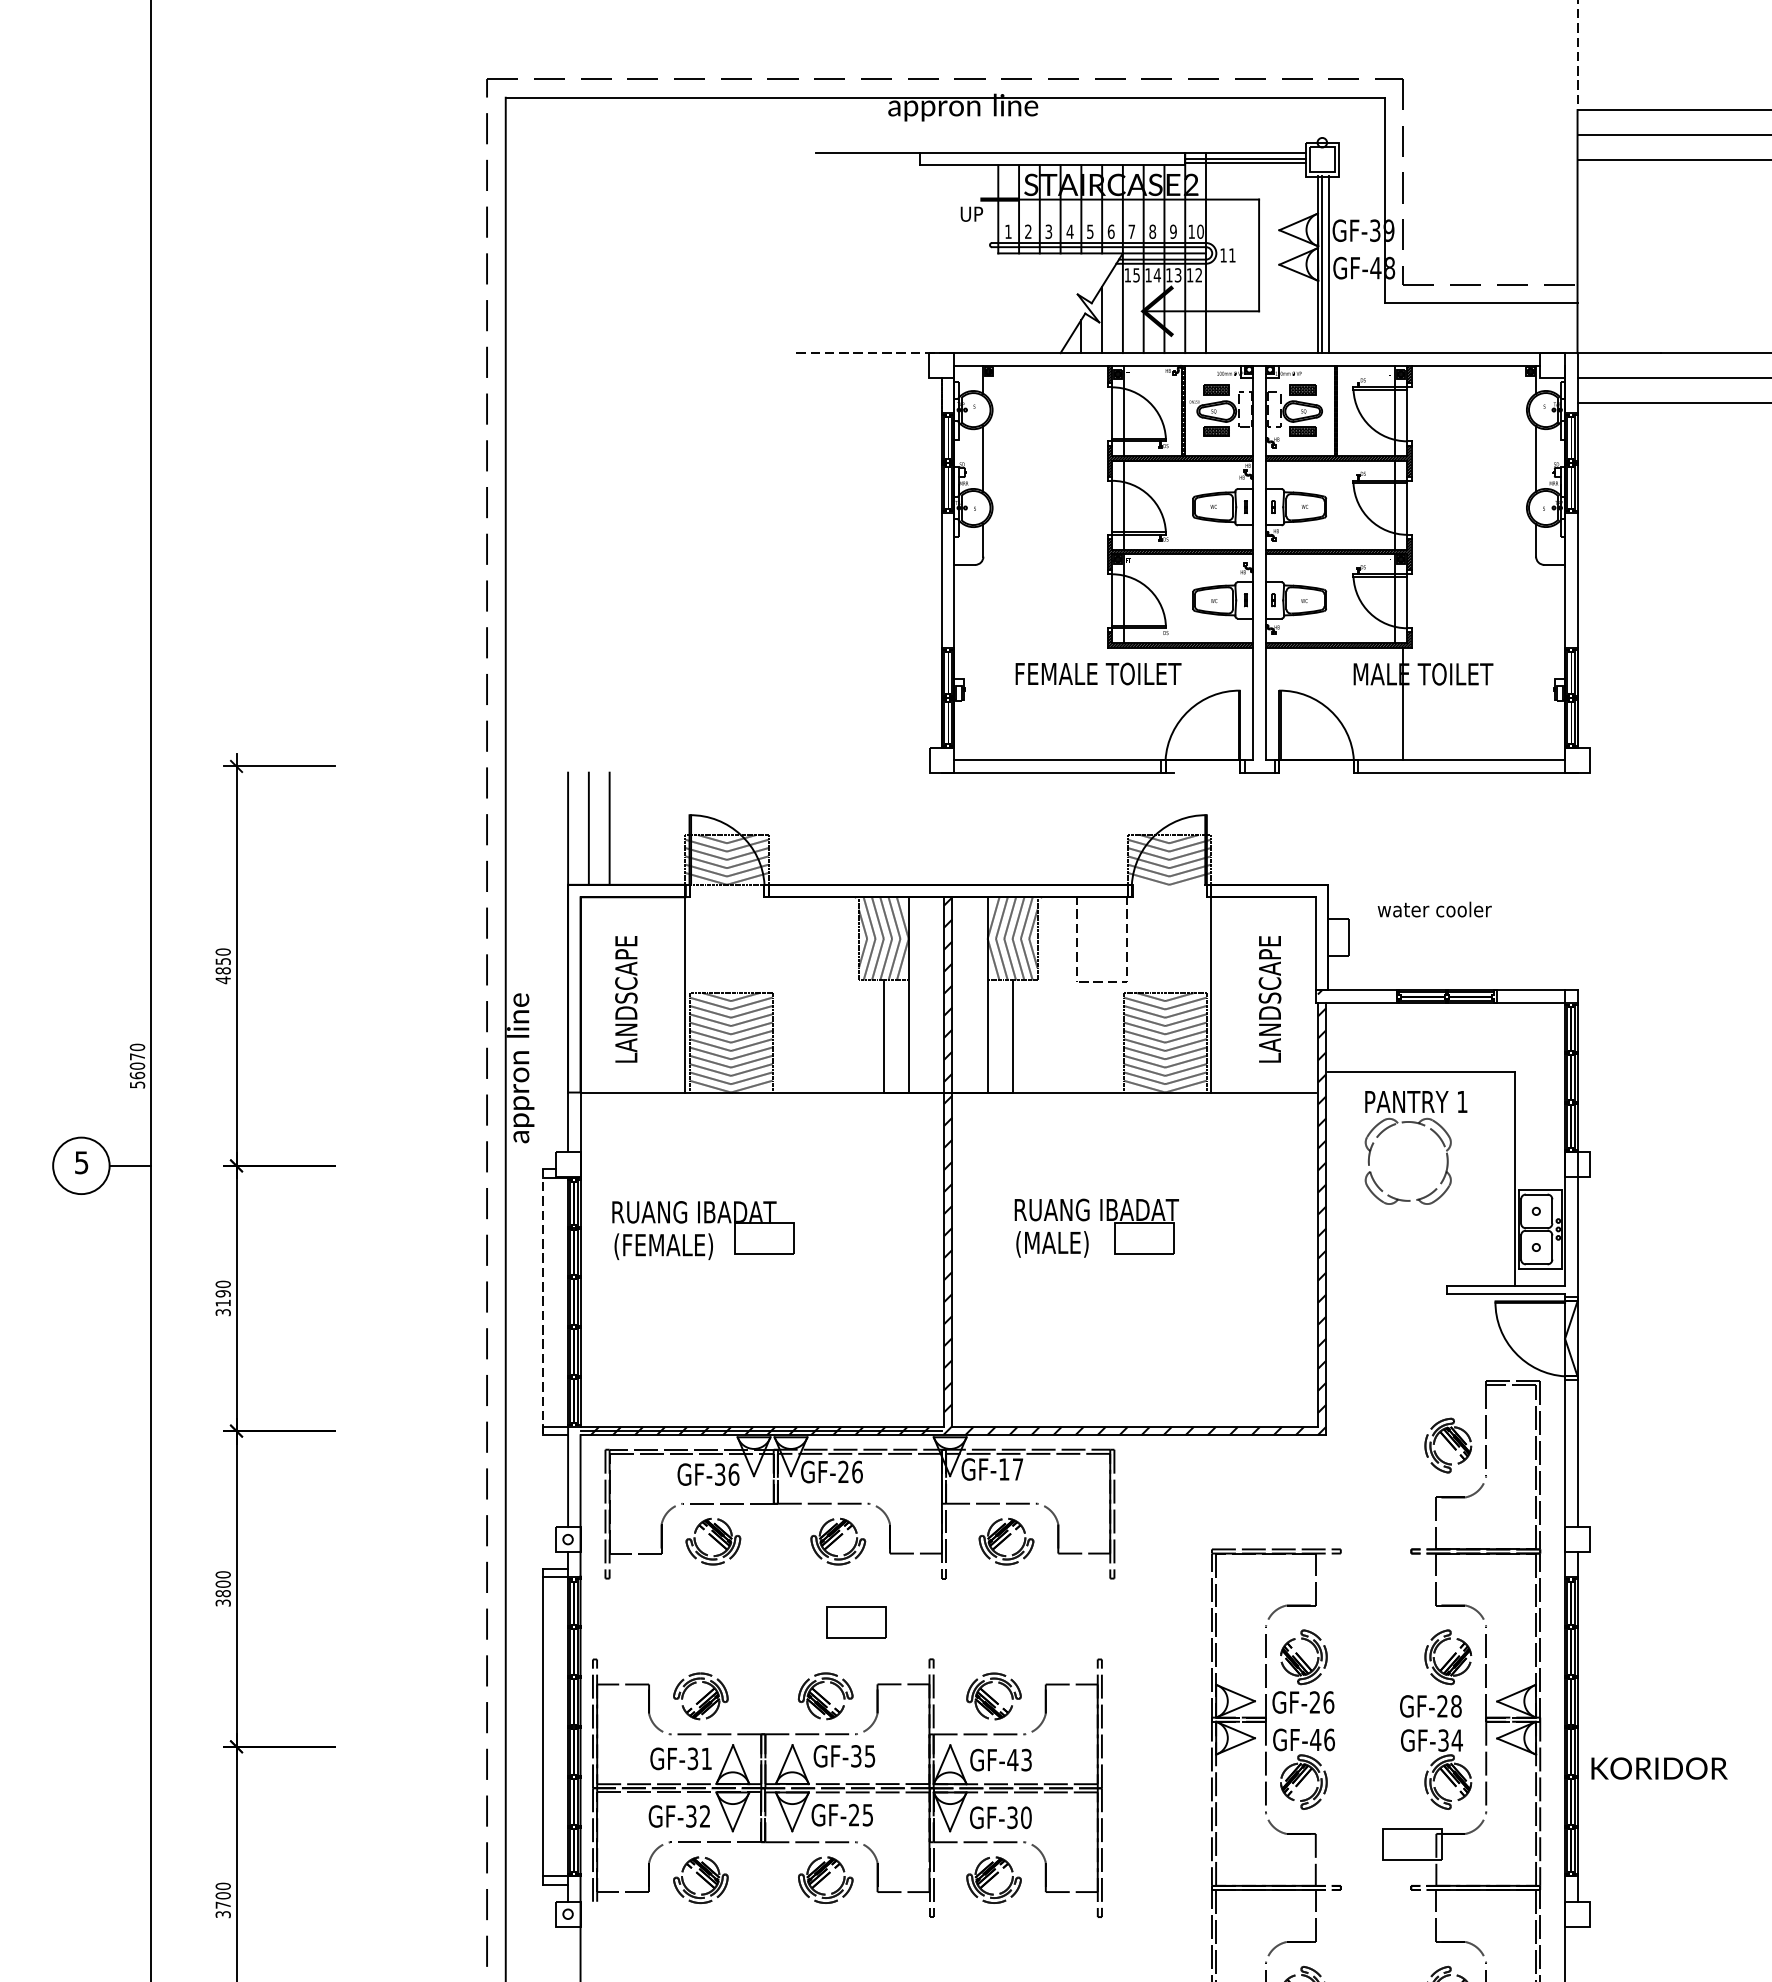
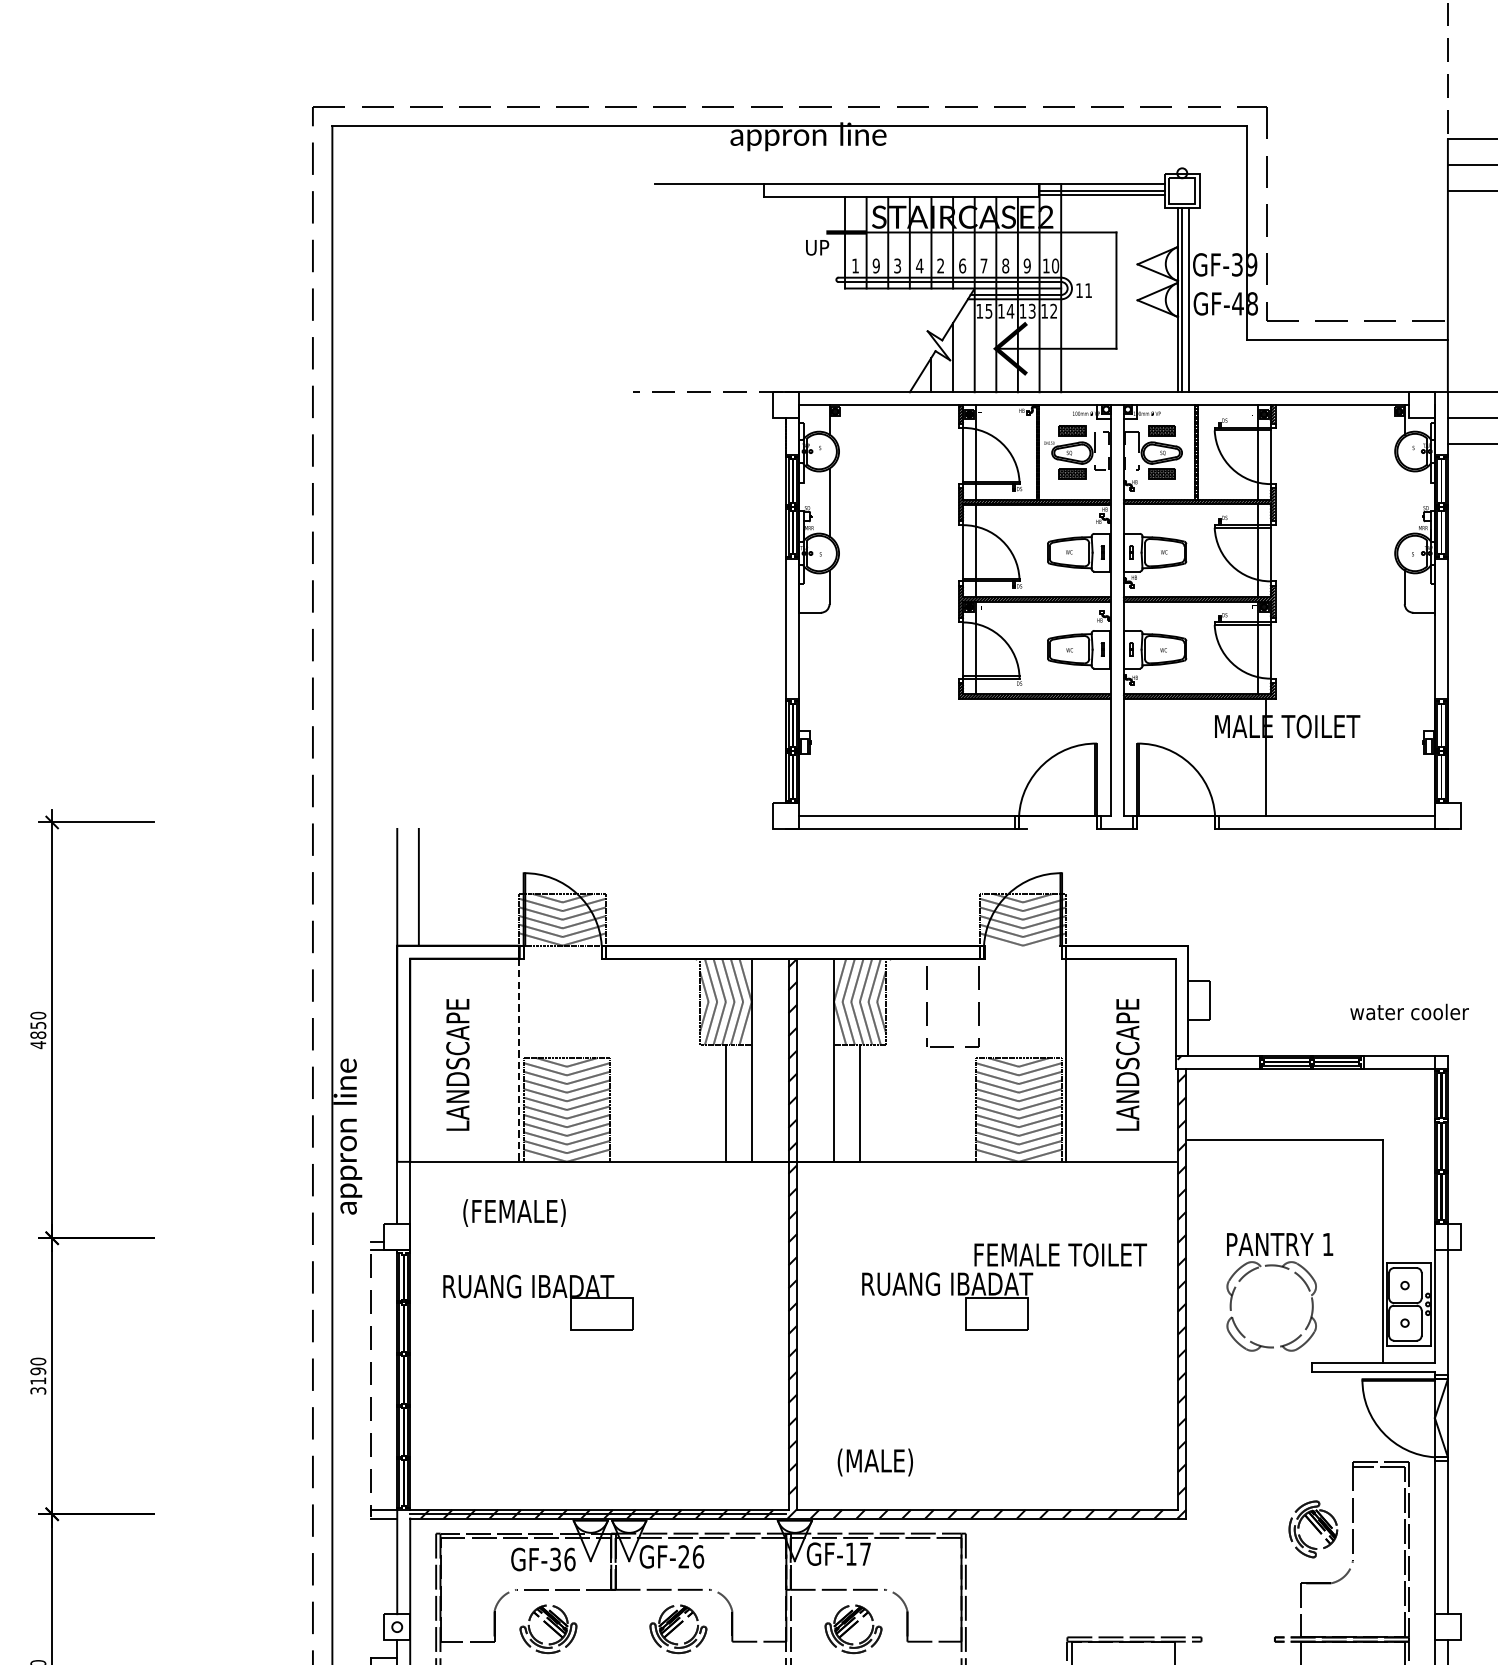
text: (1028, 231) -> (876, 265), 2 -> 9
text: (1090, 231) -> (940, 265), 5 -> 2
line: (1536, 458) -> (1405, 501), removed
text: (1098, 673) -> (1060, 1254), moved
line: (609, 828) -> (440, 887), removed
text: (1434, 909) -> (1409, 1011), moved
line: (685, 994) -> (519, 1059), solid -> dashed
part: (1421, 1125) -> (1285, 1269), moved
text: (1052, 1244) -> (875, 1462), moved
text: (663, 1246) -> (514, 1212), moved

